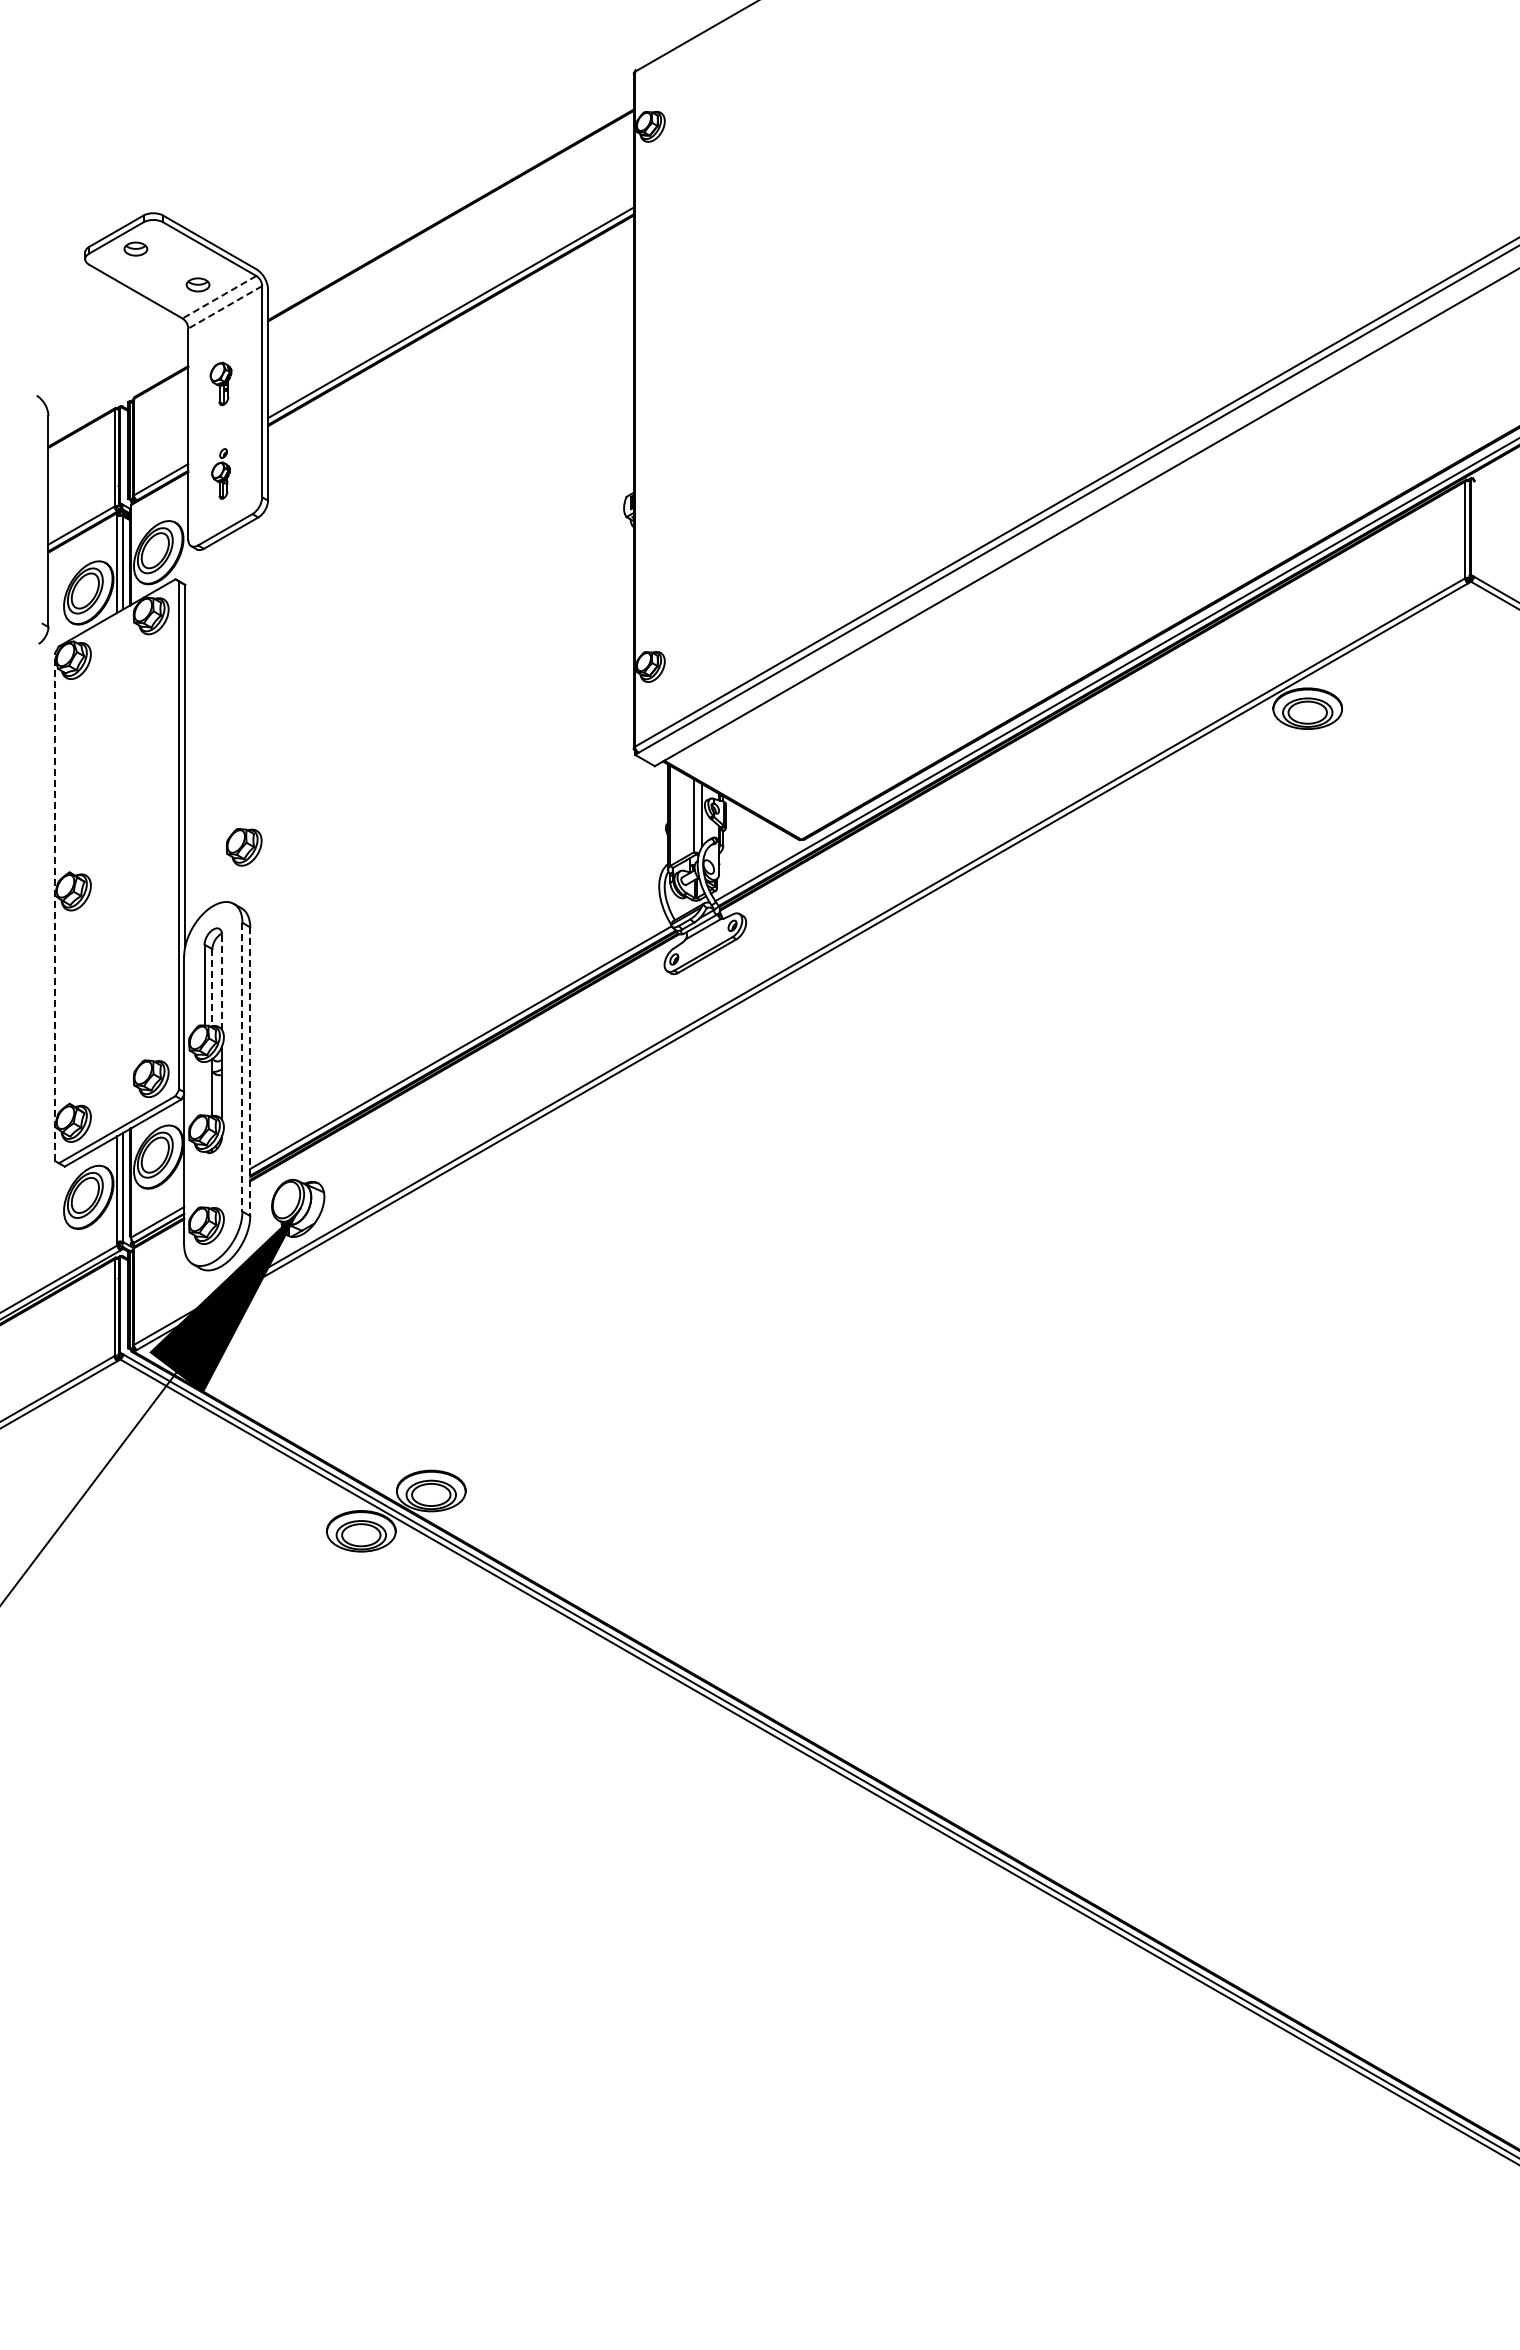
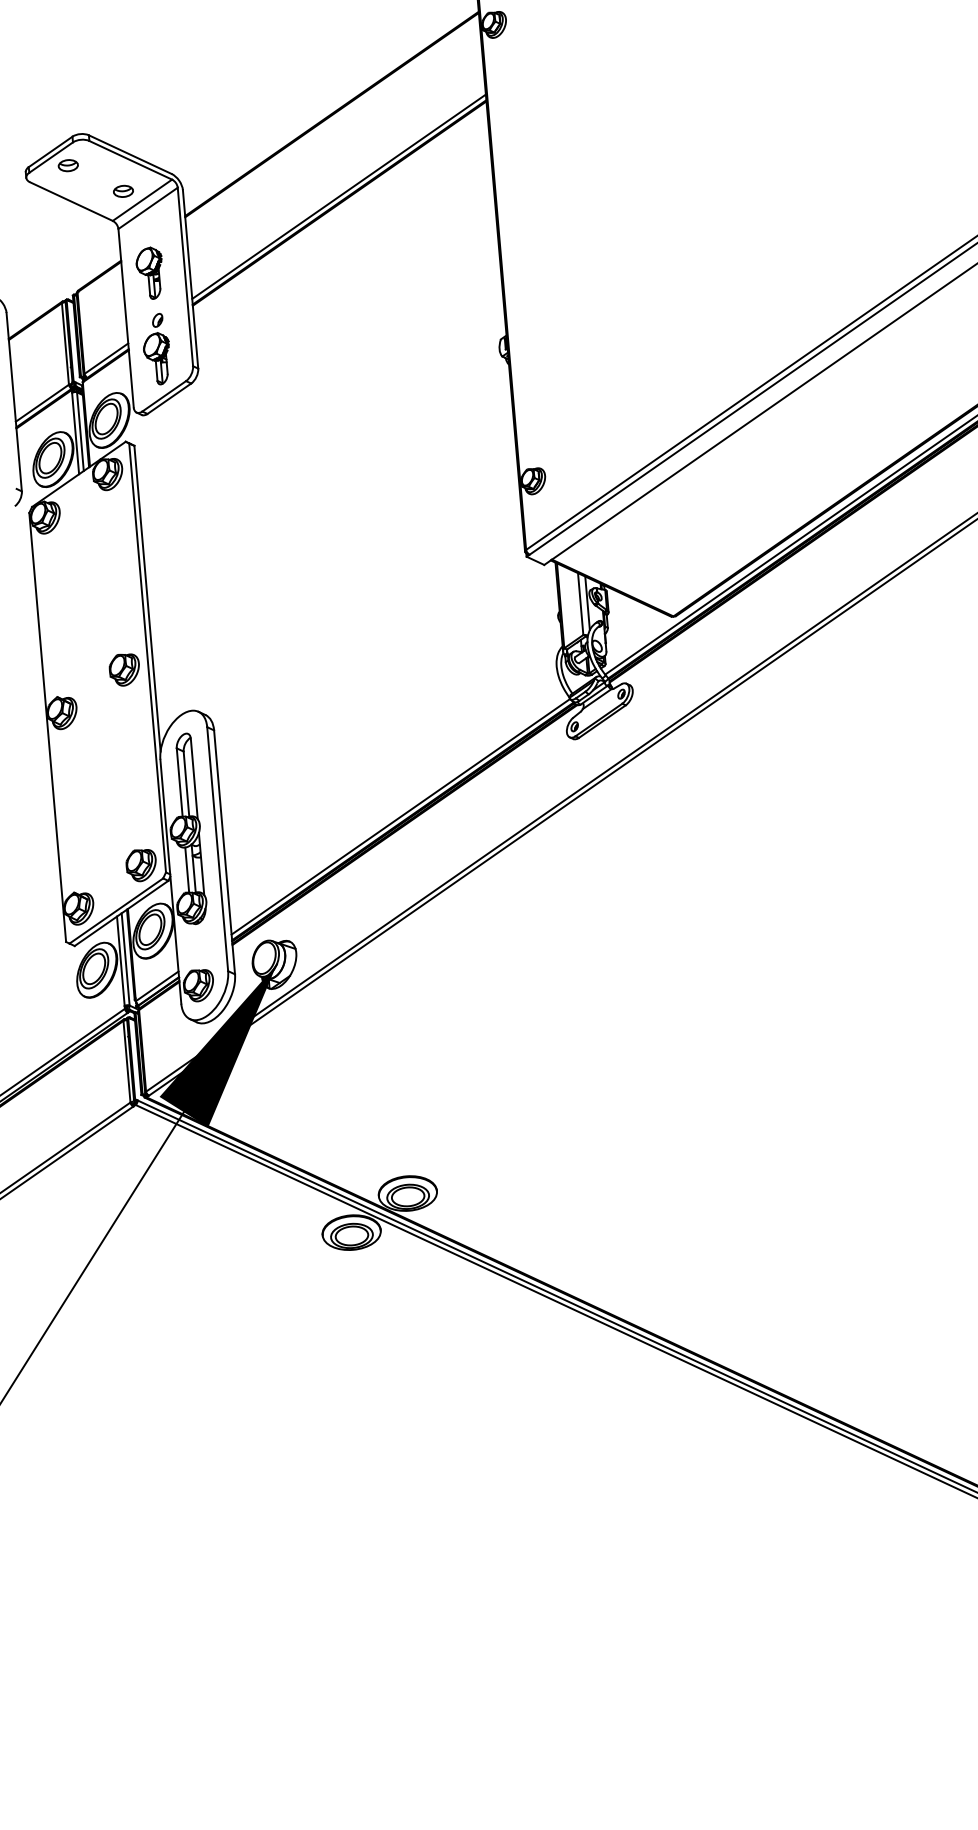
line: (219, 297) -> (142, 200), dashed -> solid
line: (225, 307) -> (148, 208), dashed -> solid
part: (220, 383) -> (149, 273), size x1.43
part: (220, 473) -> (156, 349), size x1.67
part: (243, 847) -> (124, 670), moved
line: (55, 907) -> (48, 727), dashed -> solid
line: (222, 982) -> (194, 779), dashed -> solid
line: (212, 988) -> (186, 784), dashed -> solid
line: (242, 1067) -> (217, 849), dashed -> solid
line: (250, 1072) -> (224, 853), dashed -> solid
line: (204, 1088) -> (187, 869), added

